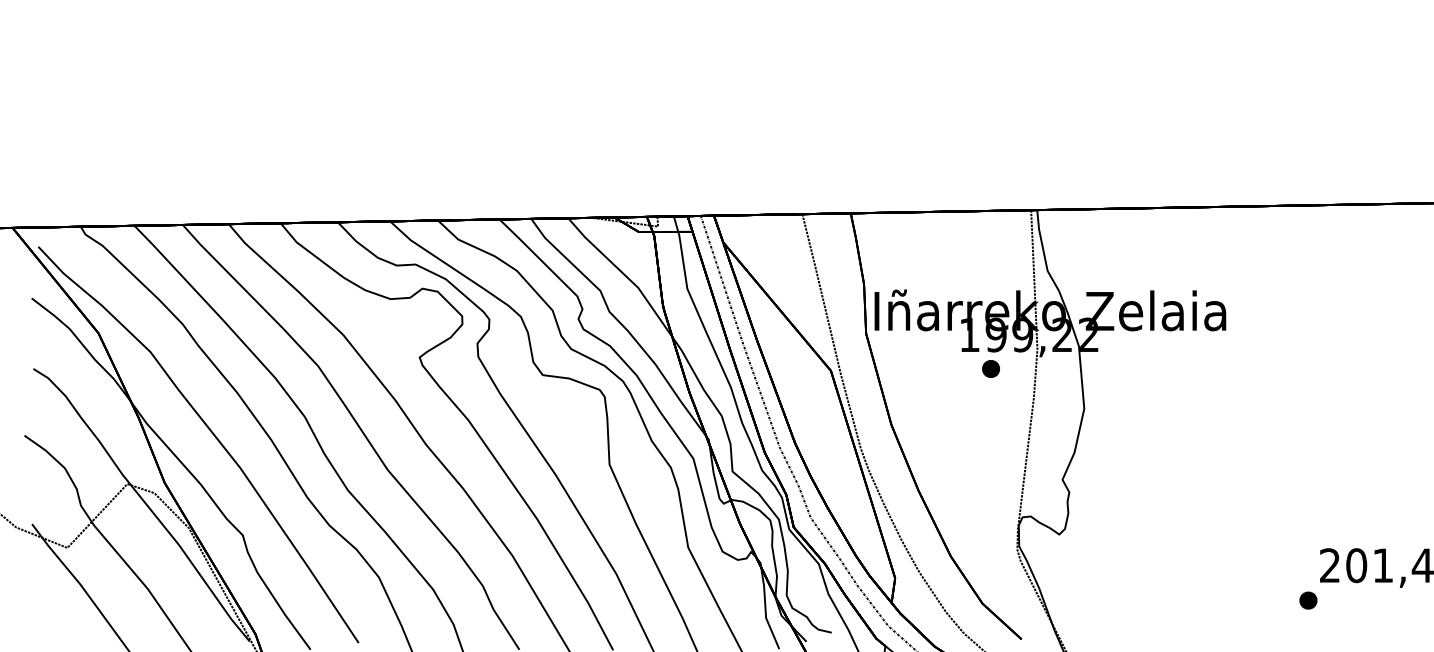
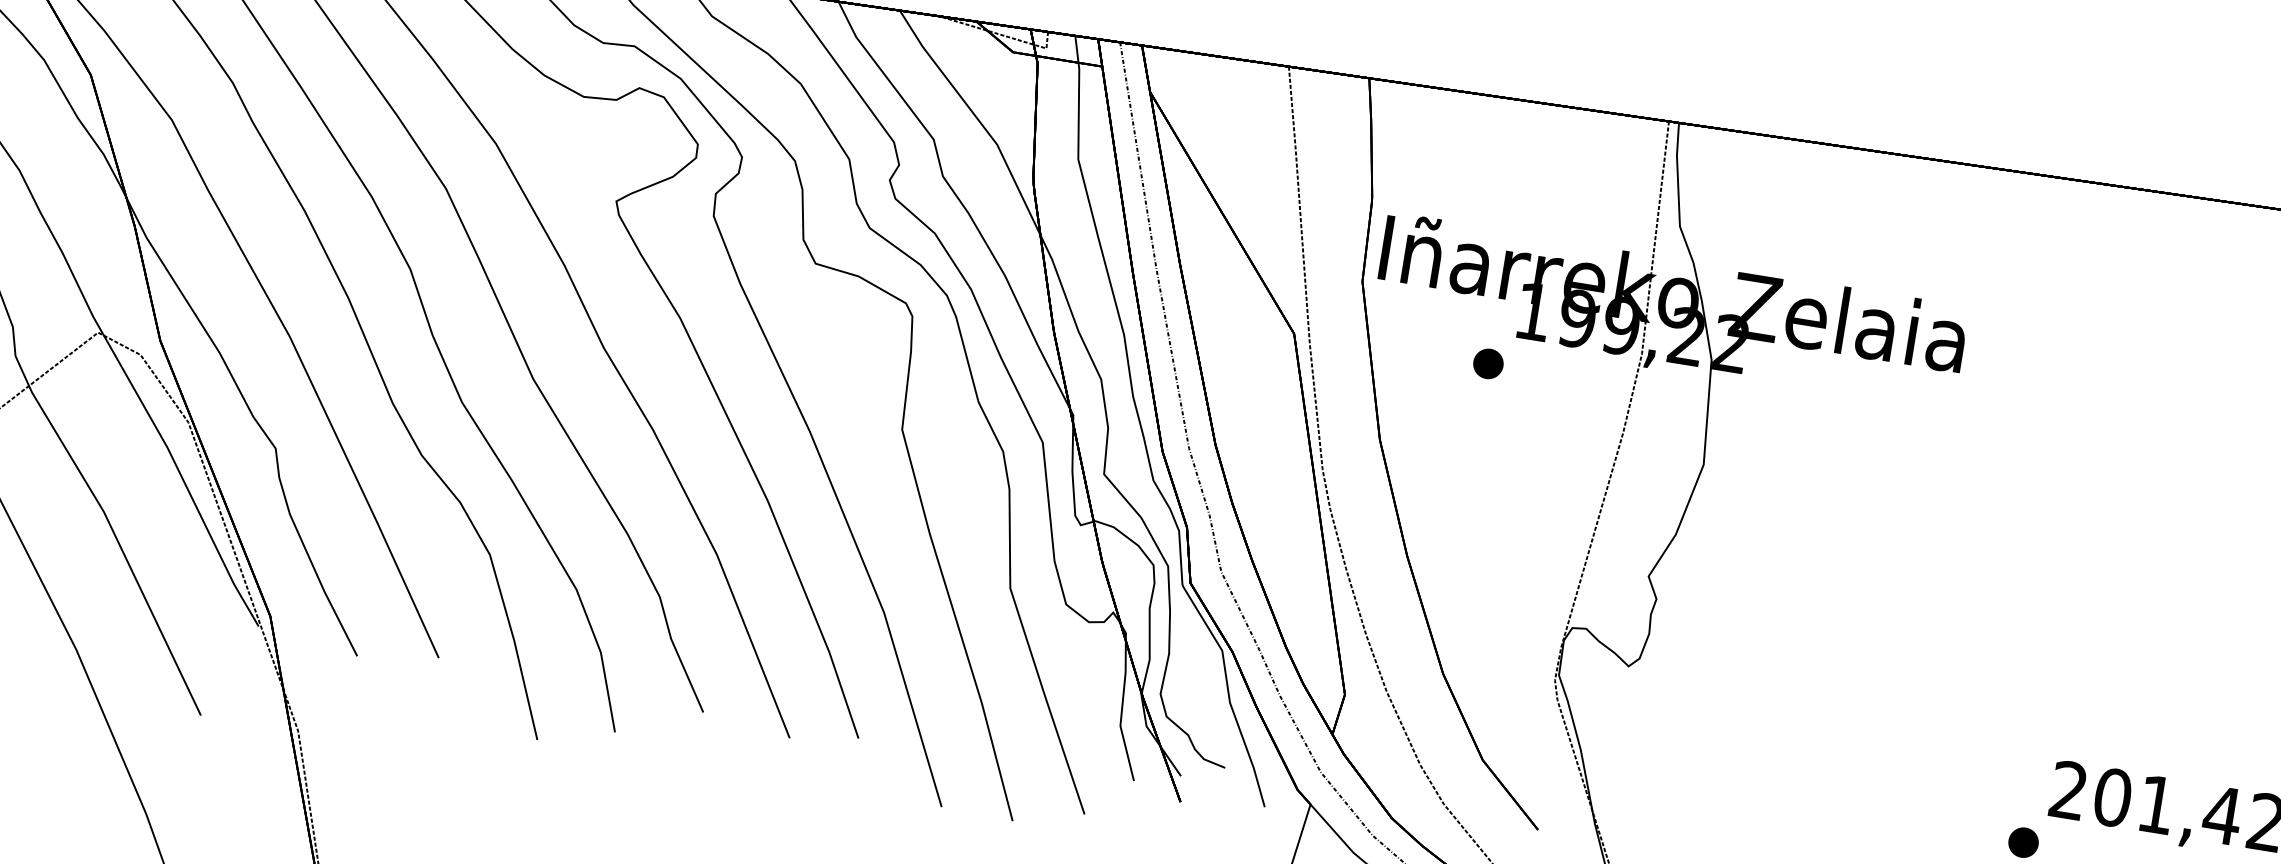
part: (990, 368) -> (1487, 362), moved

